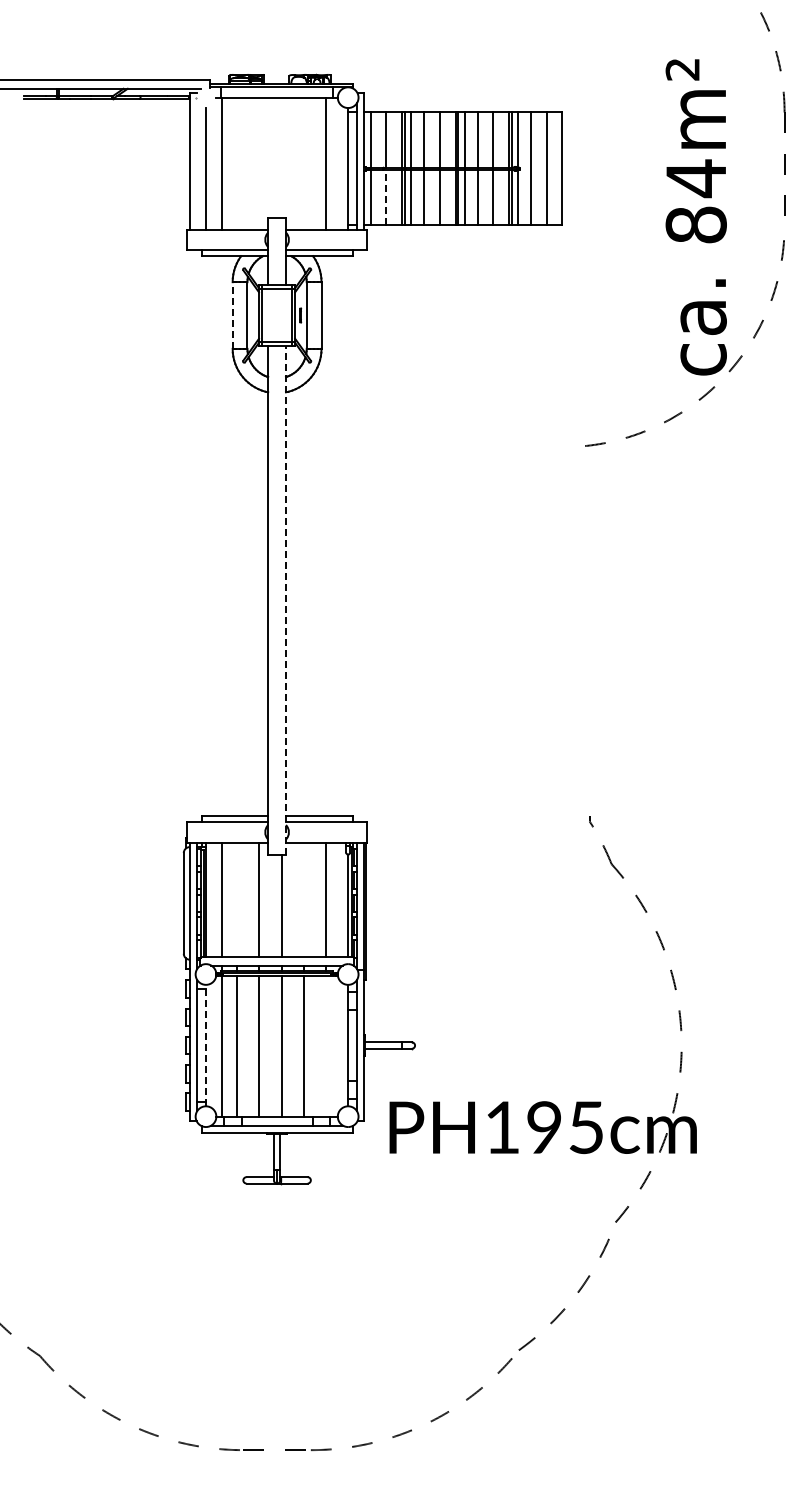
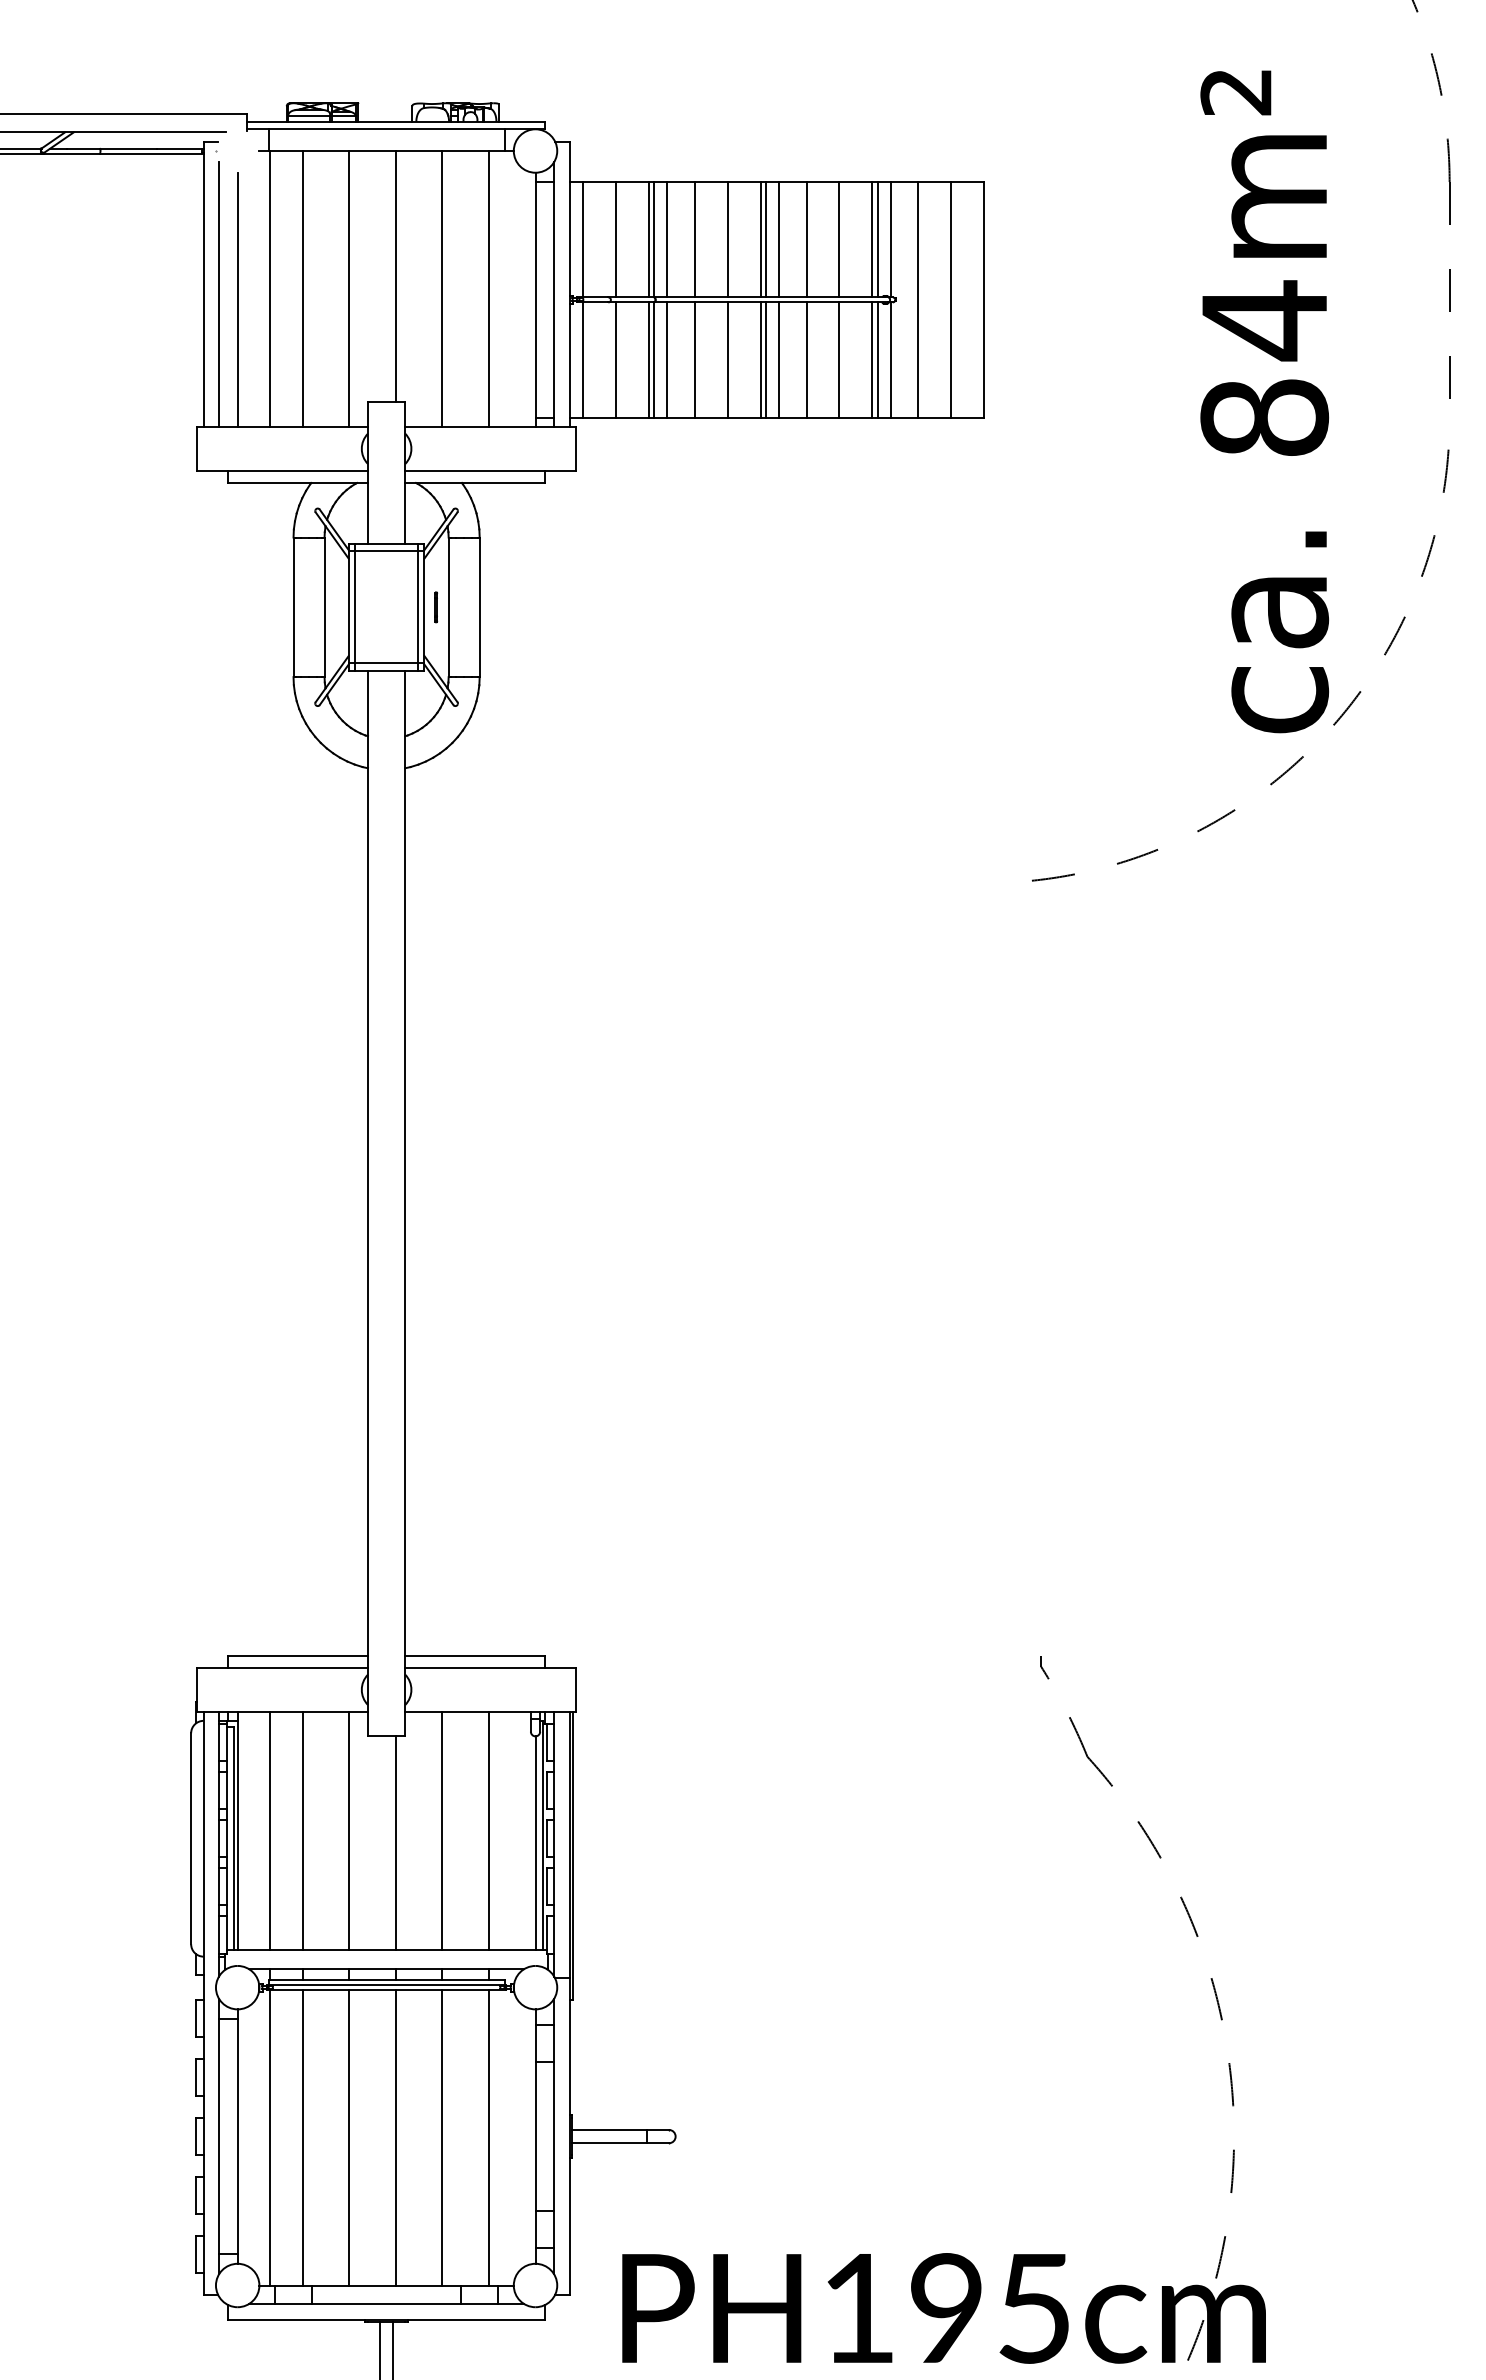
line: (281, 157) -> (395, 276), added
line: (237, 163) -> (303, 288), added
line: (259, 163) -> (349, 288), added
line: (303, 163) -> (441, 288), added
line: (197, 166) -> (219, 295), added
line: (386, 197) -> (615, 360), dashed -> solid
line: (232, 315) -> (293, 607), dashed -> solid
line: (285, 599) -> (404, 1202), dashed -> solid
line: (237, 899) -> (303, 1830), added
line: (303, 899) -> (441, 1830), added
line: (206, 1045) -> (238, 2136), dashed -> solid
line: (325, 1045) -> (487, 2136), added

